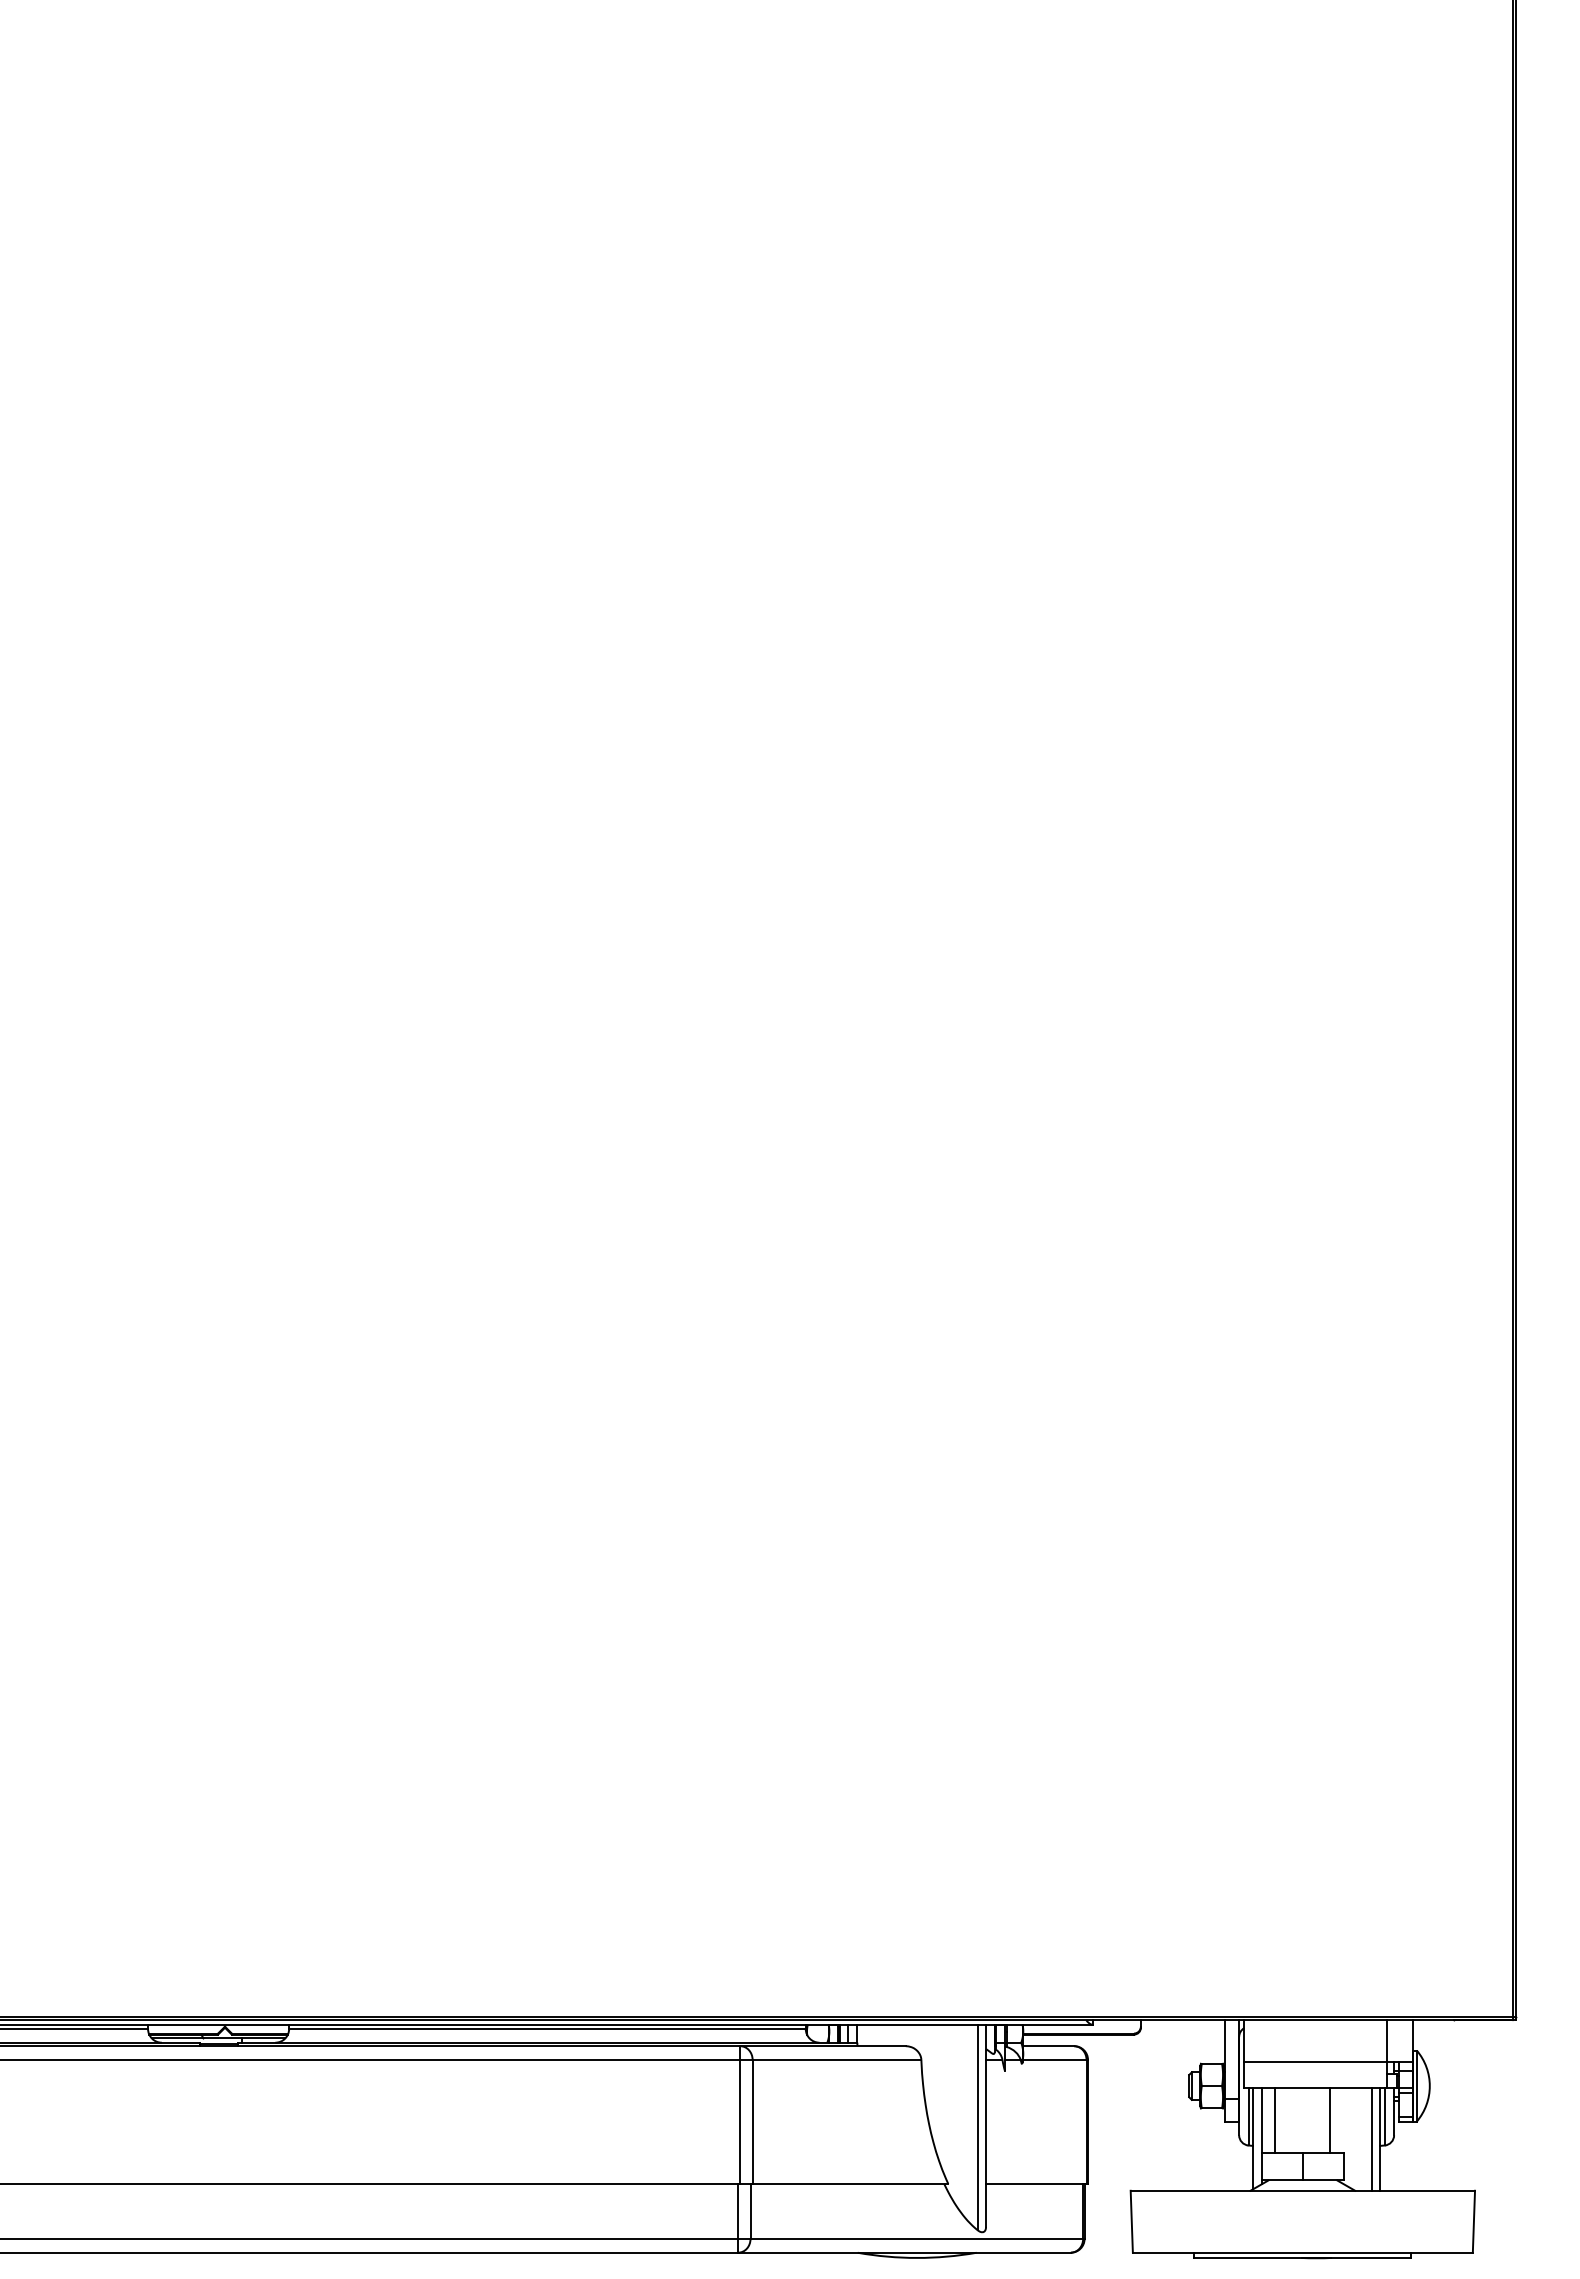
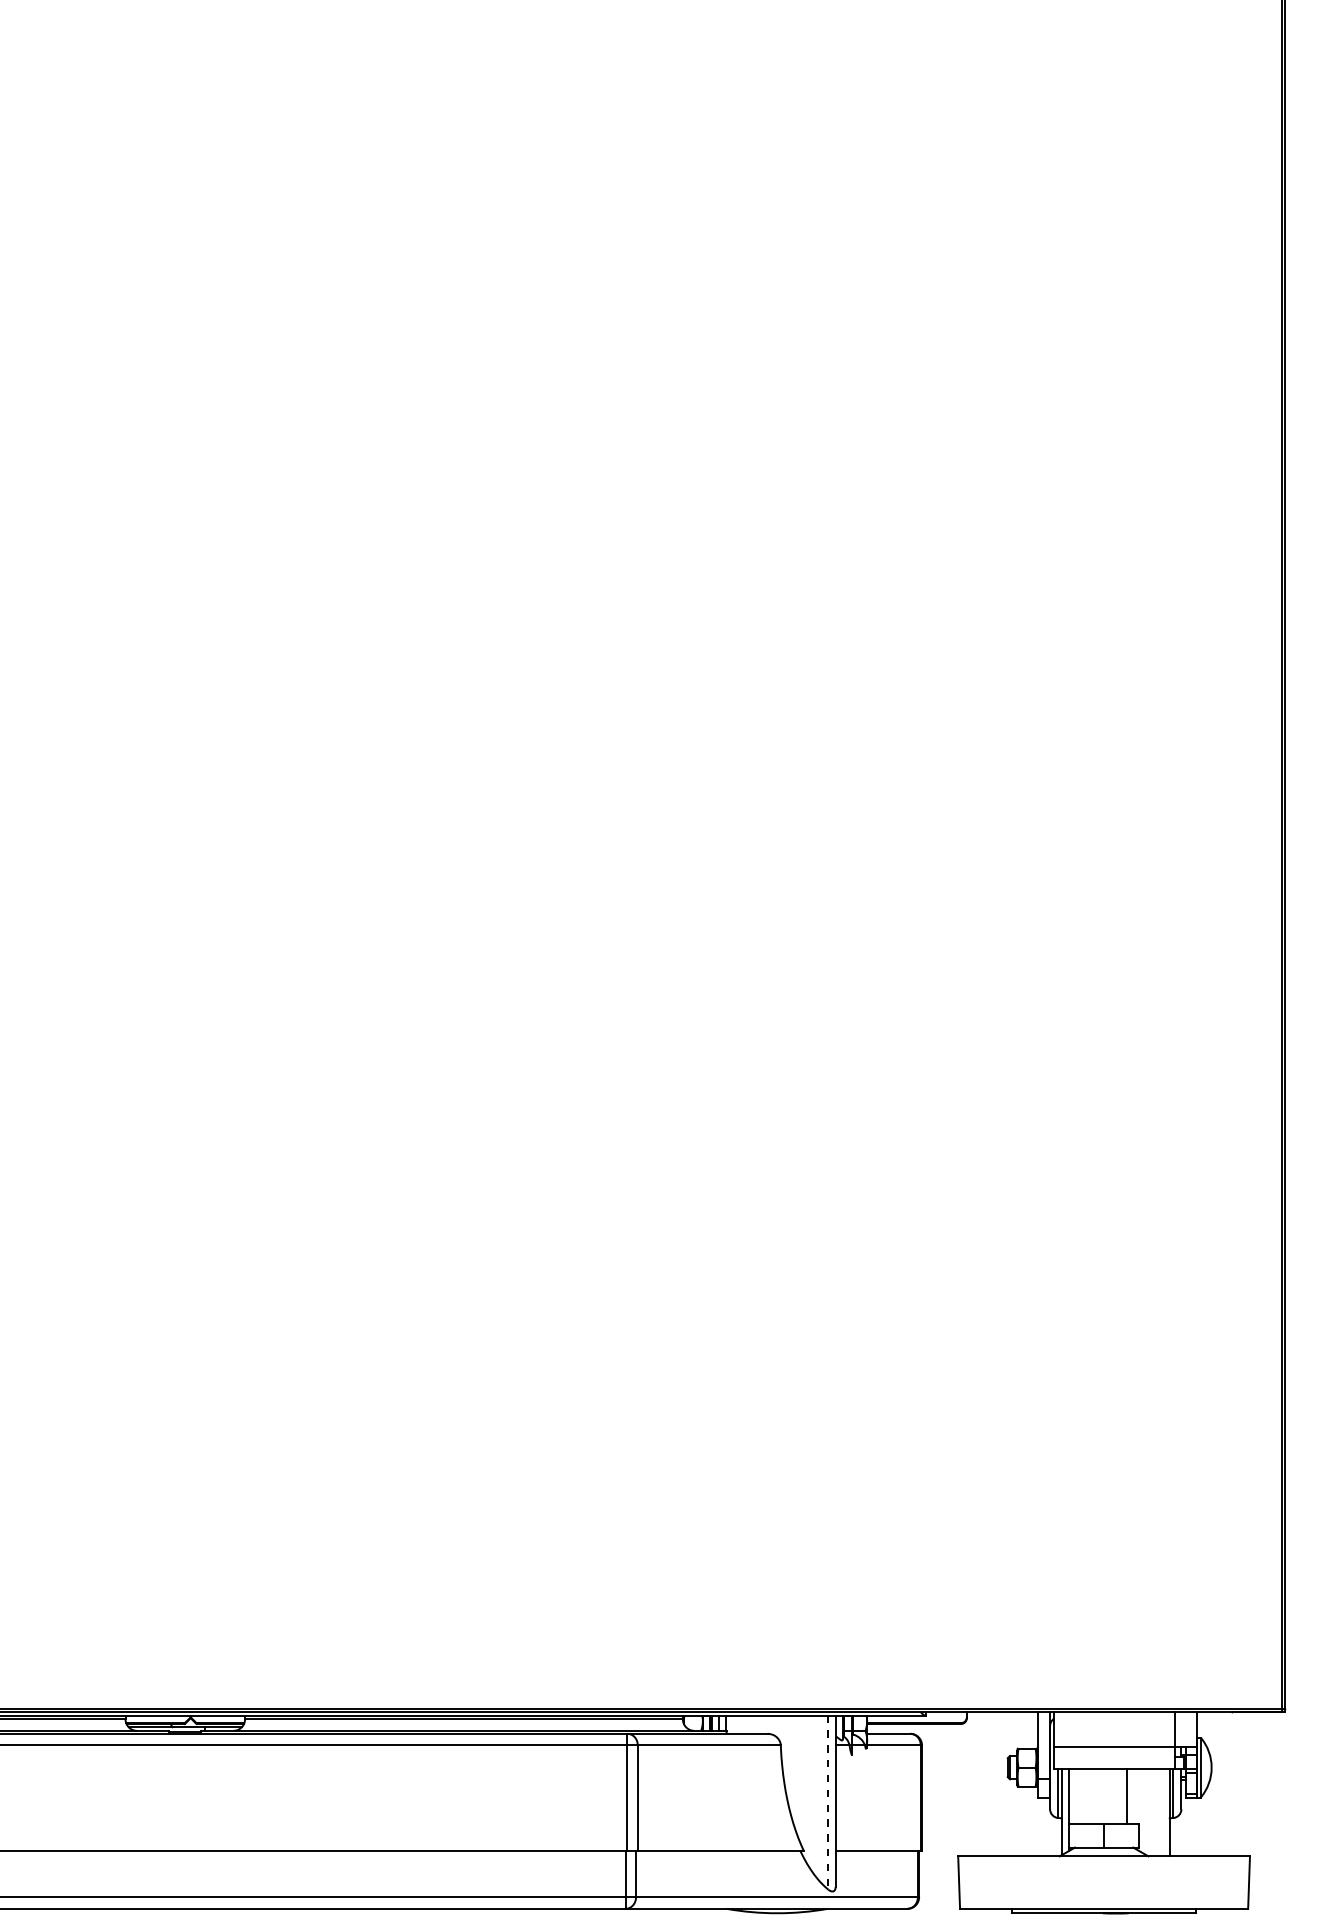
line: (1275, 2119) -> (1080, 1795), removed
line: (977, 2127) -> (828, 1802), solid -> dashed
line: (1371, 2138) -> (1162, 1812), removed

